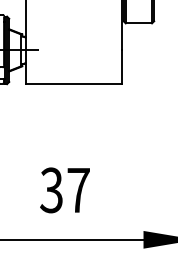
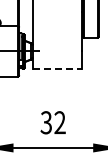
line: (75, 83) -> (58, 68), solid -> dashed
text: (77, 189) -> (59, 122), 37 -> 32

